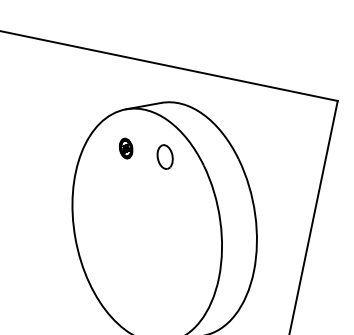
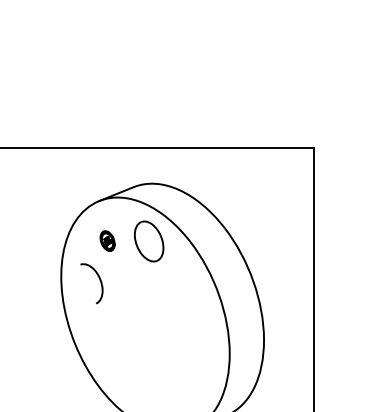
part: (165, 157) -> (149, 241), size x1.67
curve: (110, 184) -> (99, 280), added

